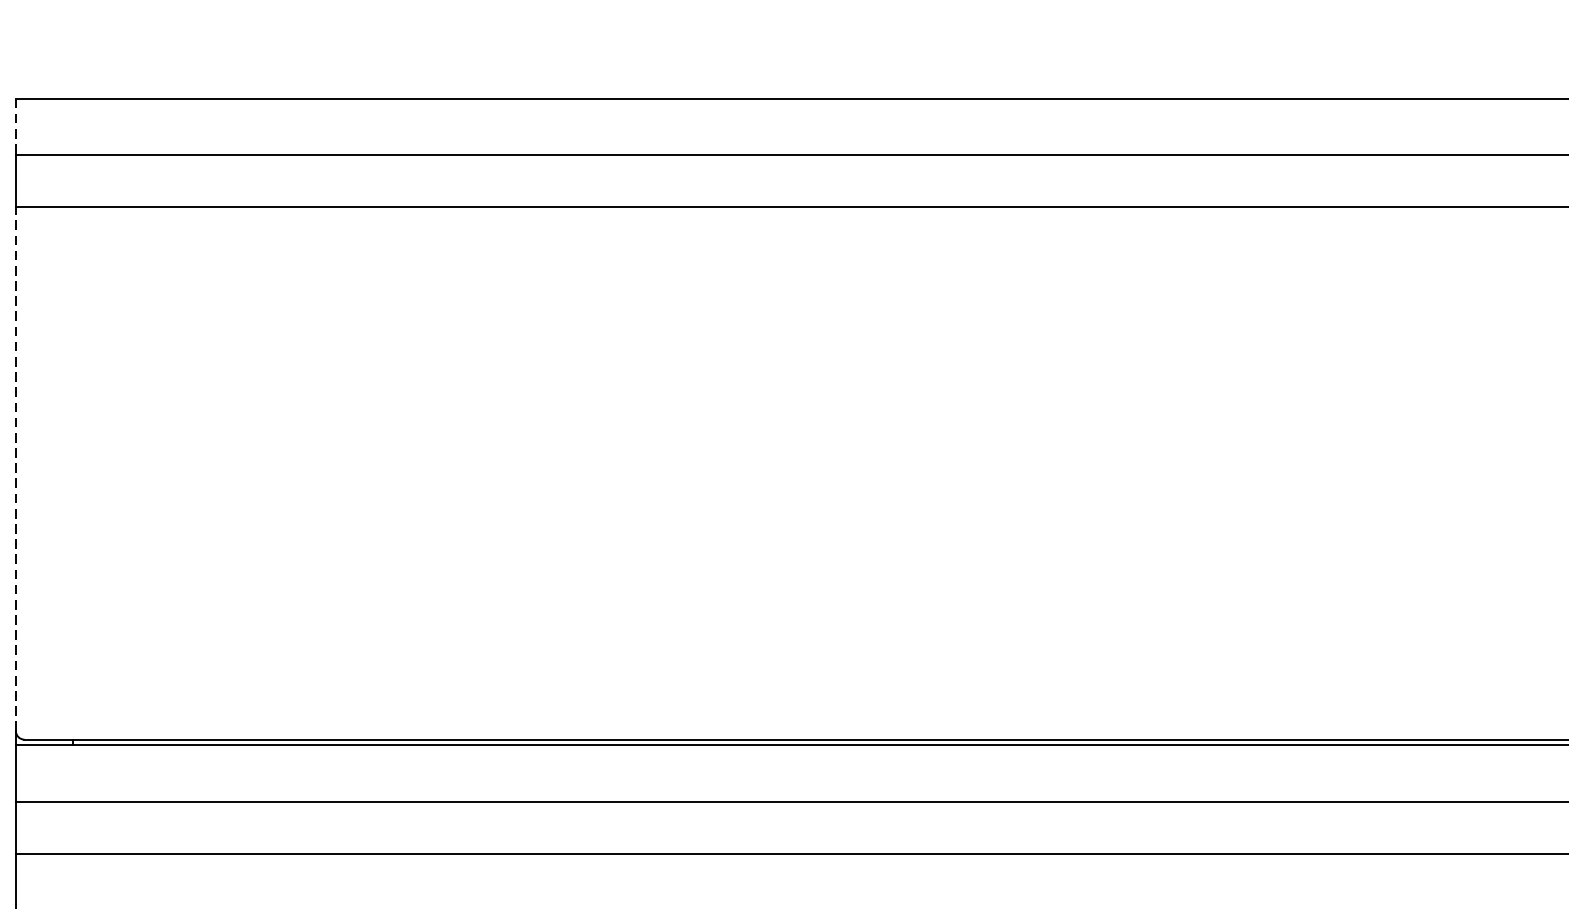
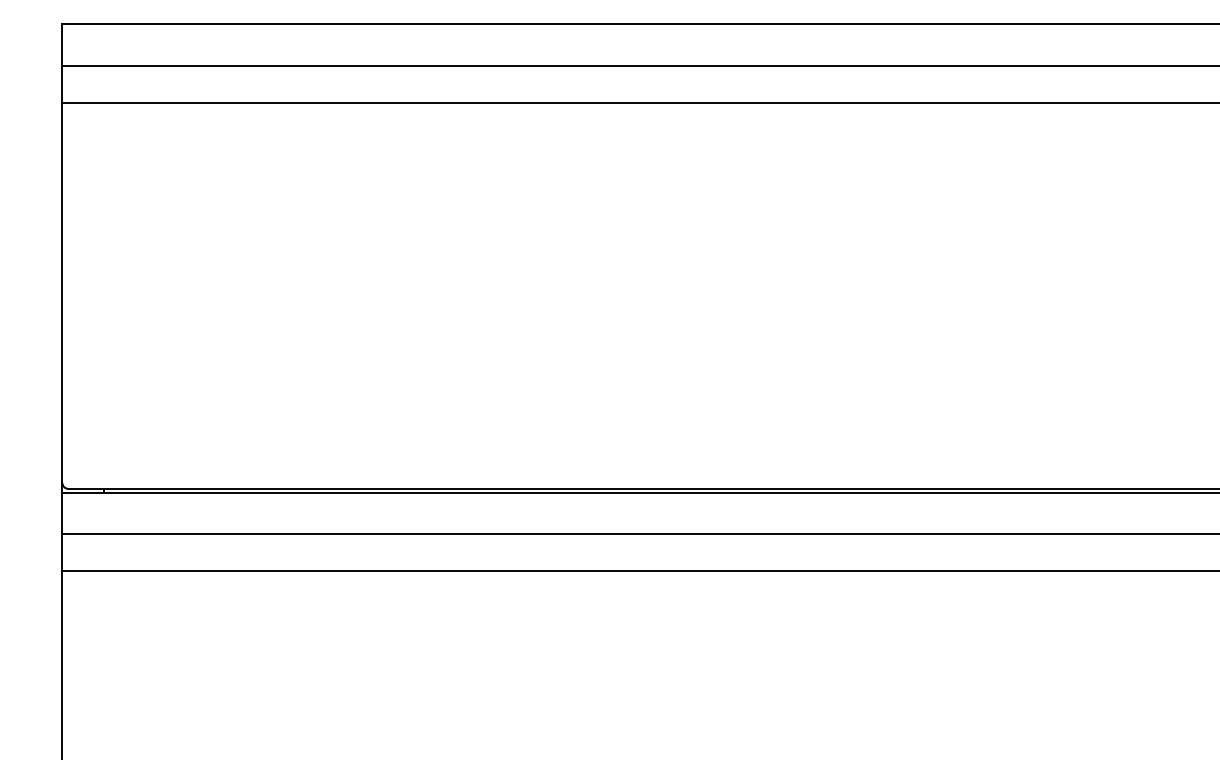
line: (16, 127) -> (62, 45), dashed -> solid
line: (16, 468) -> (62, 292), dashed -> solid

